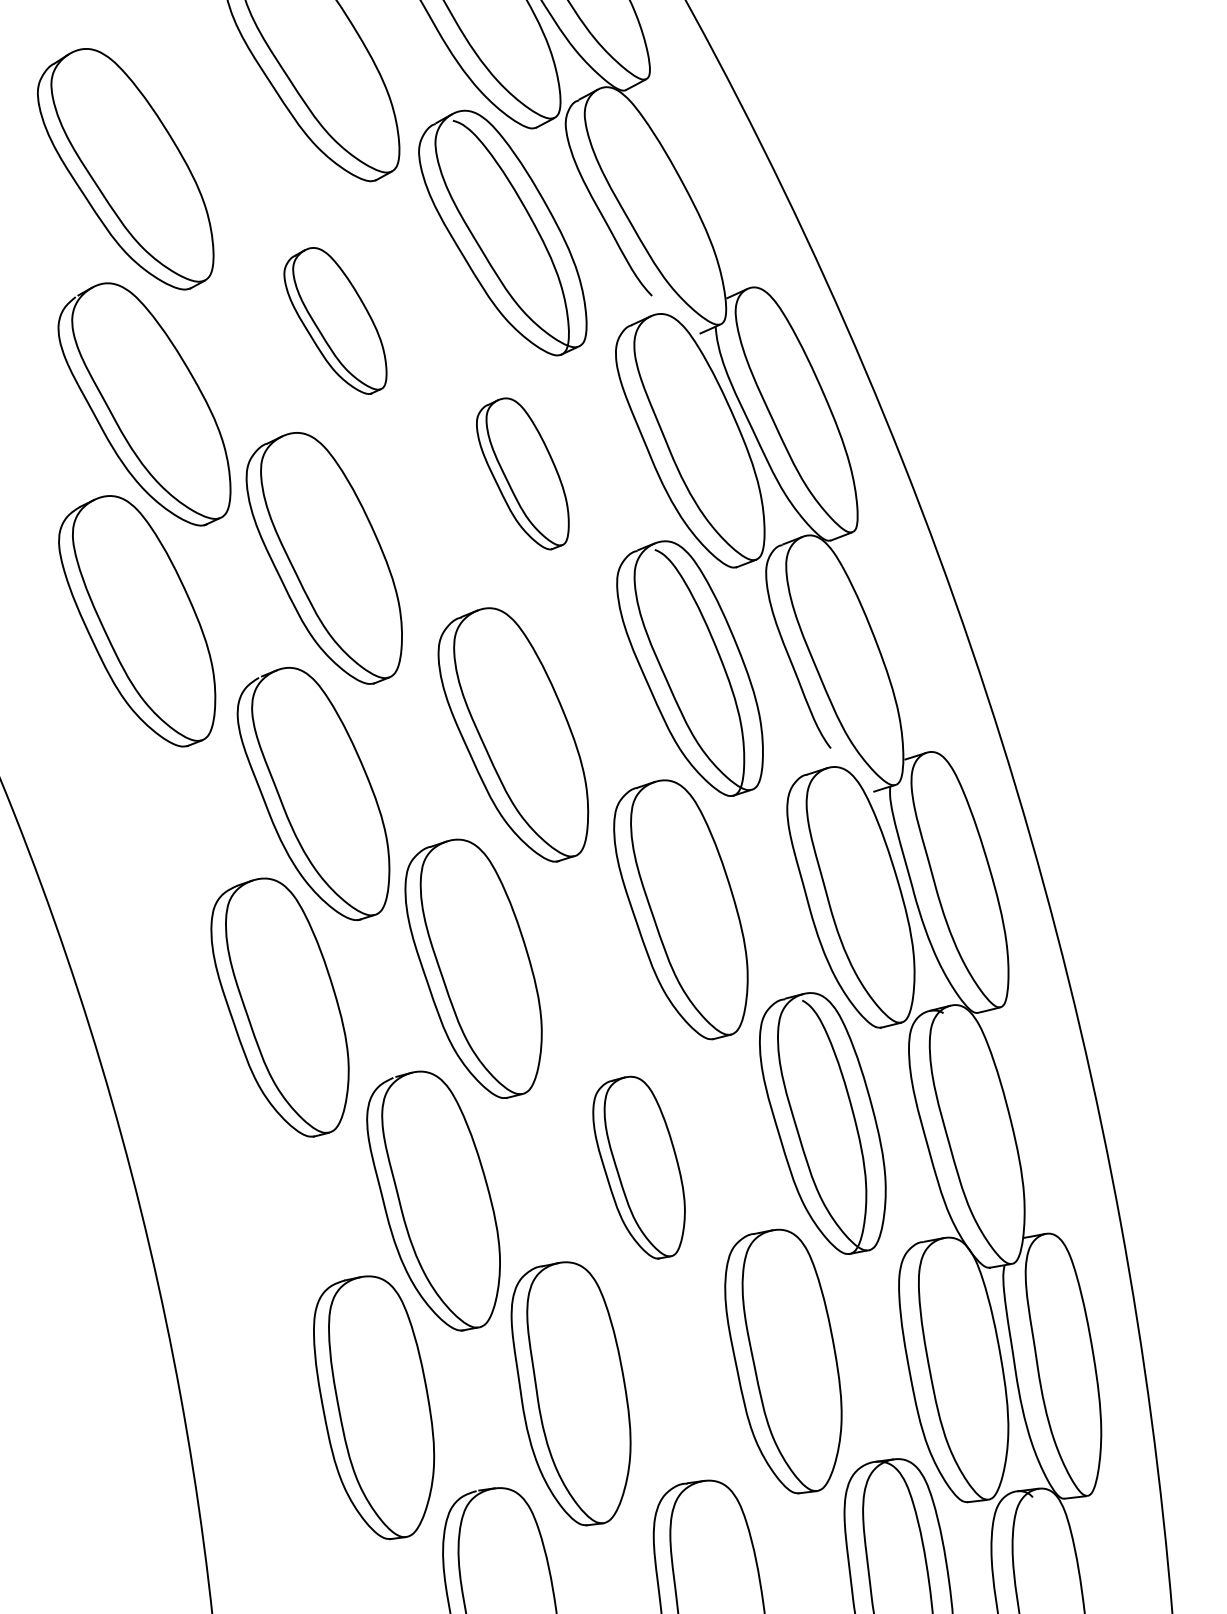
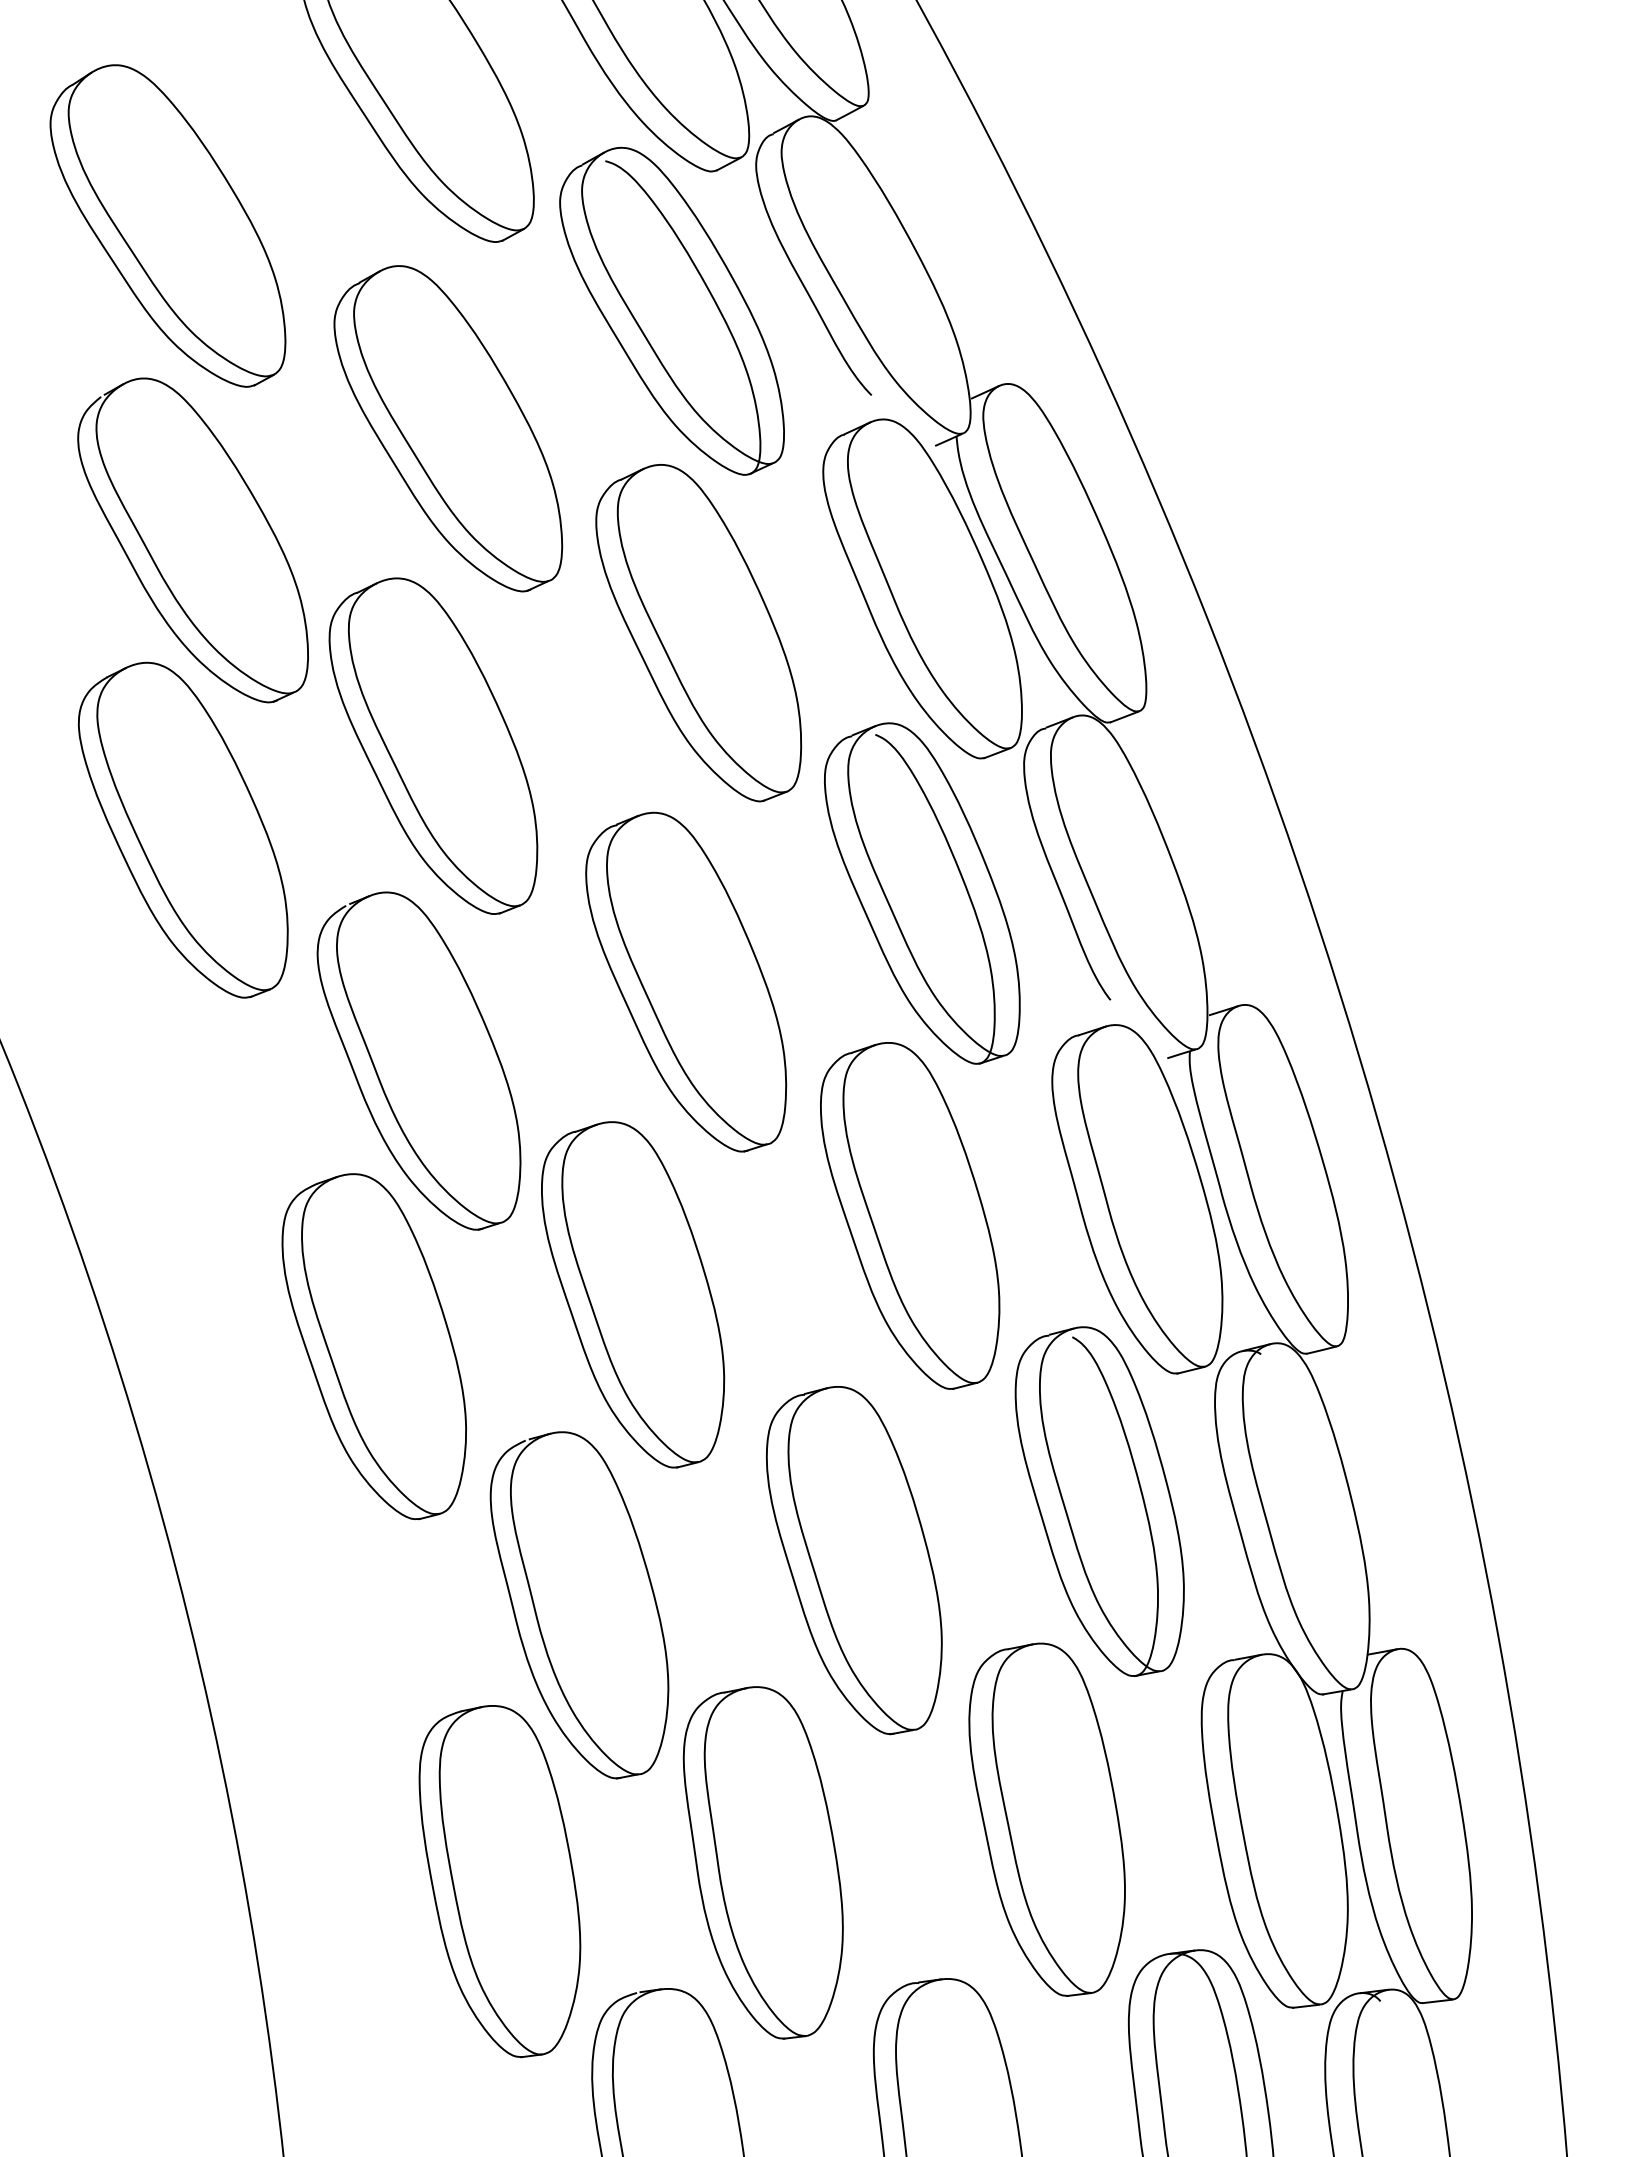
part: (335, 320) -> (448, 428), size x1.67
part: (522, 474) -> (698, 633), size x1.67
part: (638, 1167) -> (853, 1560), size x1.43

